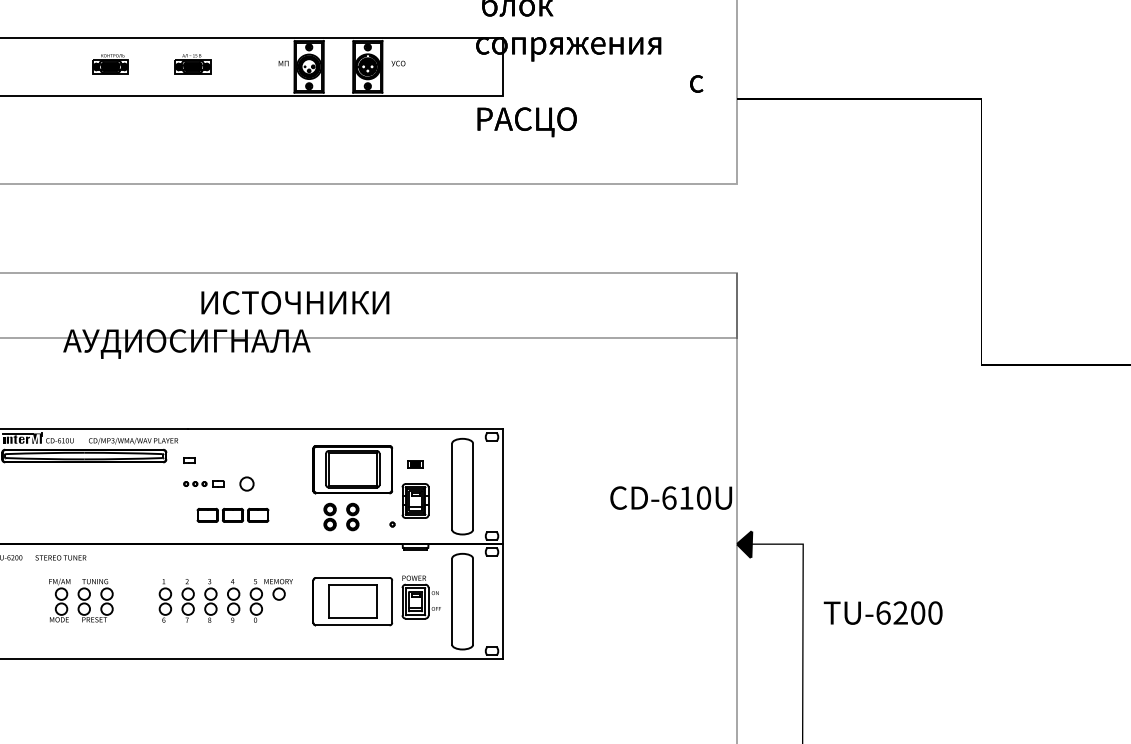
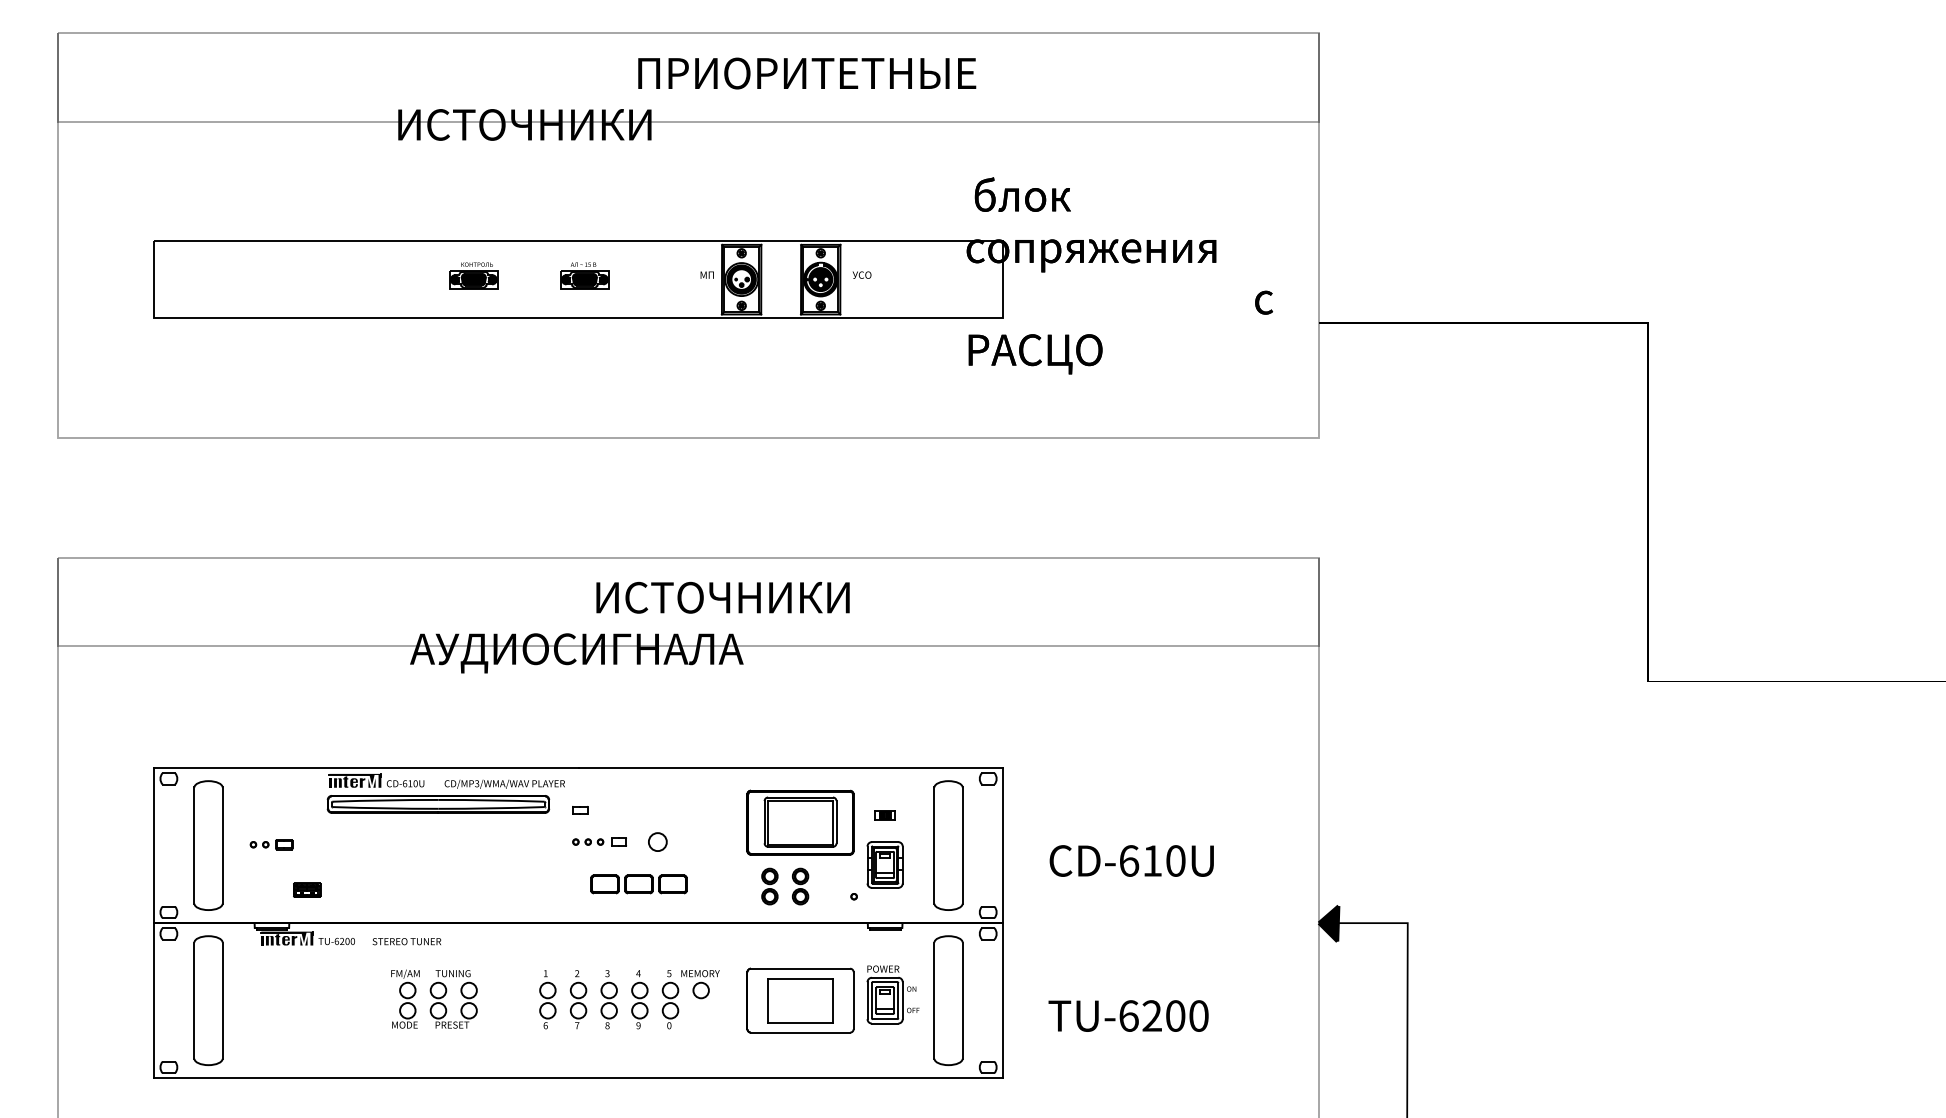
text: (670, 497) -> (1131, 860), moved
text: (883, 612) -> (1128, 1015), moved

